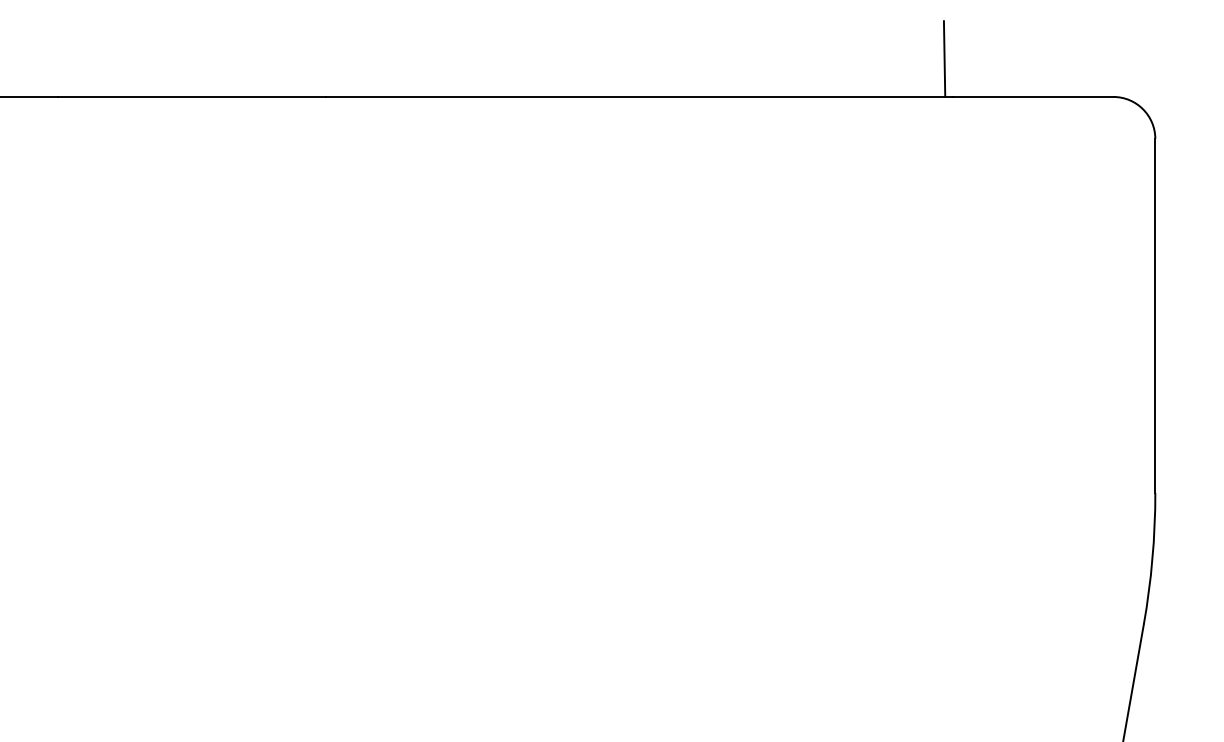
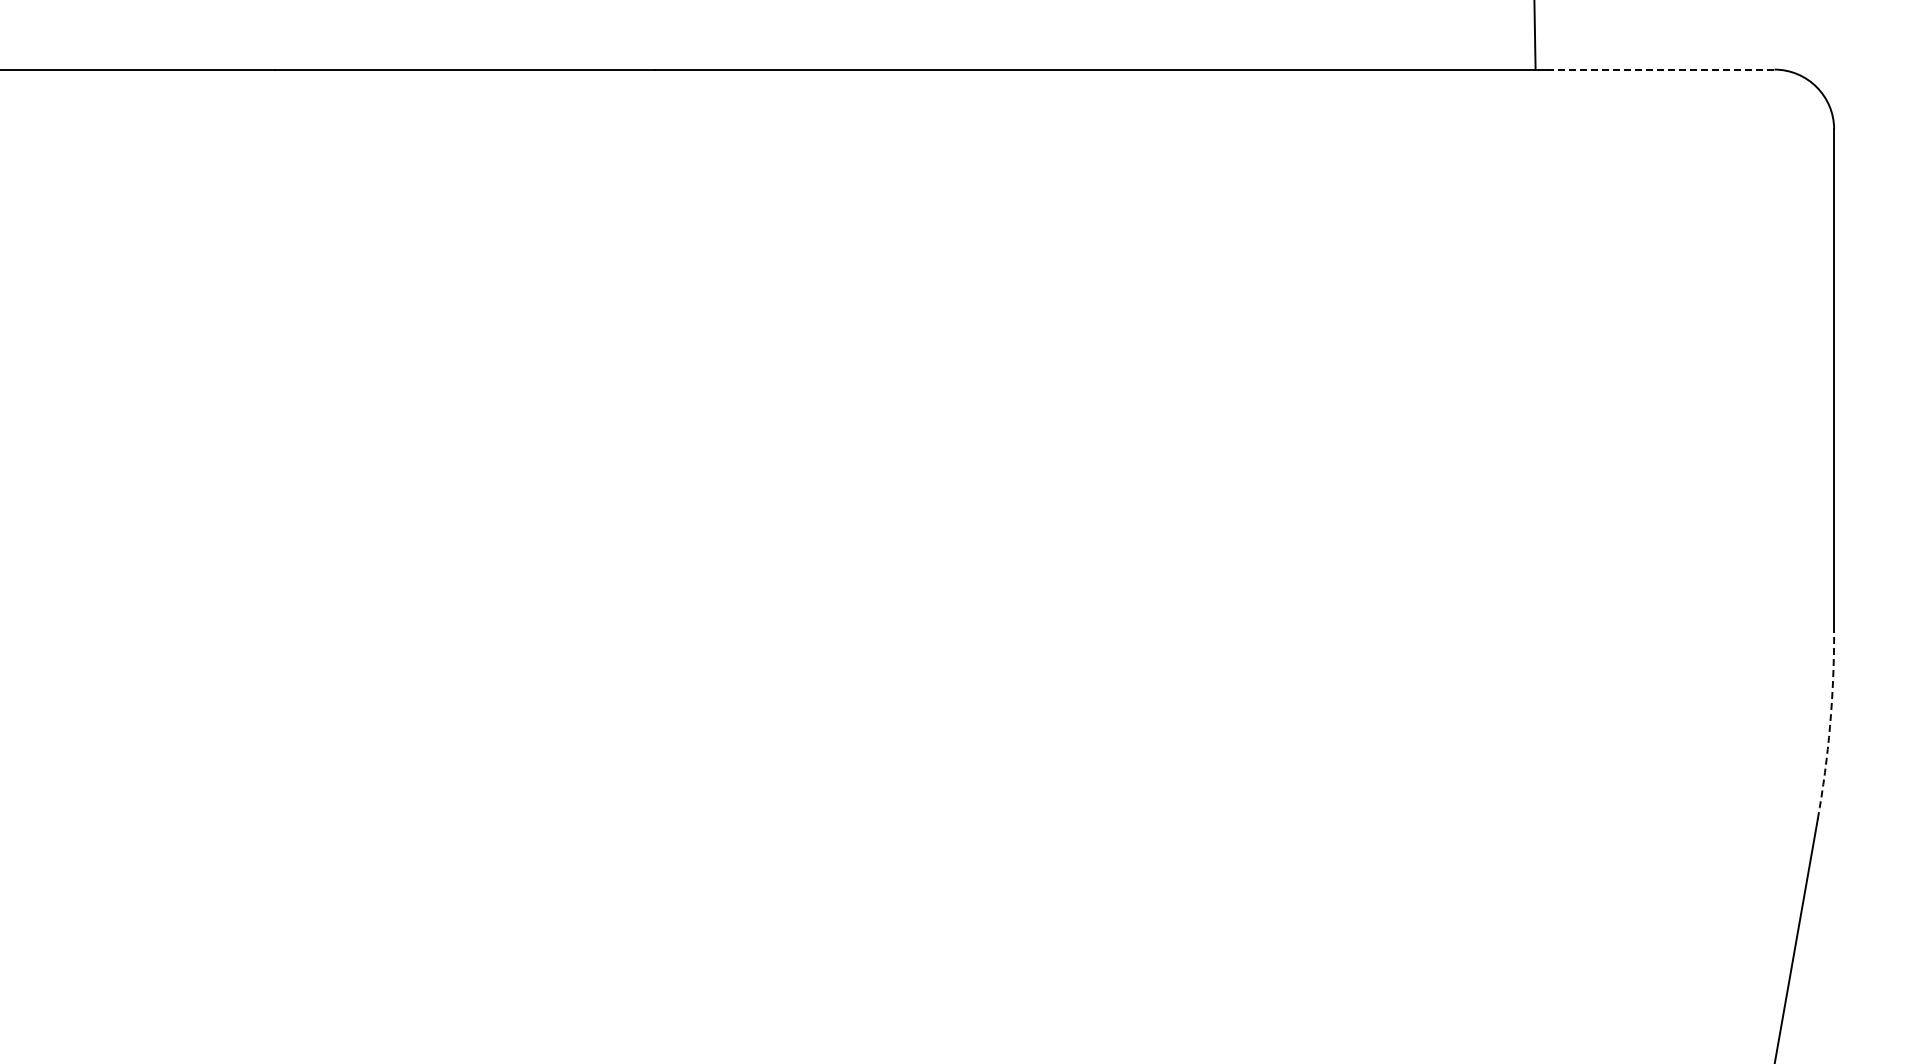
line: (1033, 96) -> (1660, 69), solid -> dashed
arc: (1152, 559) -> (1830, 726), solid -> dashed

